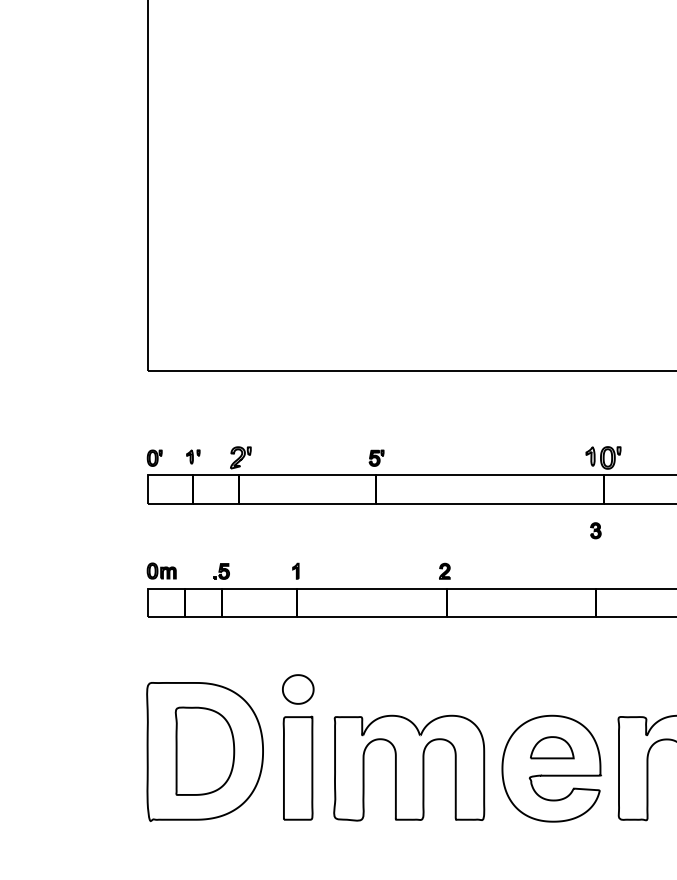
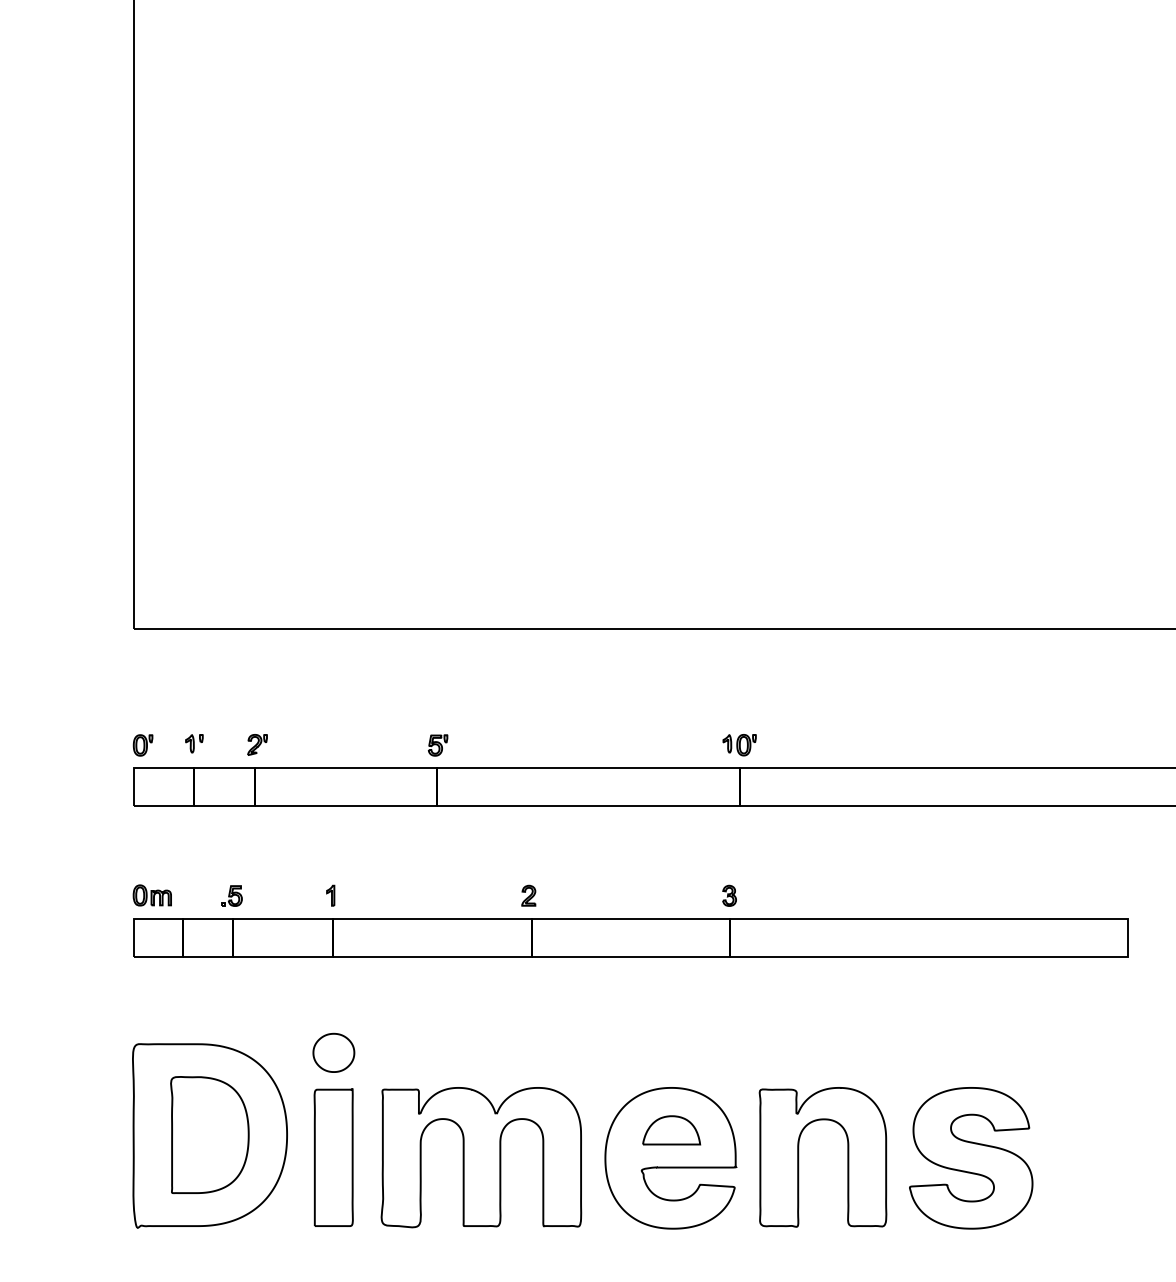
part: (240, 457) -> (257, 744), size x0.71
part: (603, 458) -> (739, 745), size x0.71
part: (595, 530) -> (729, 895), moved

